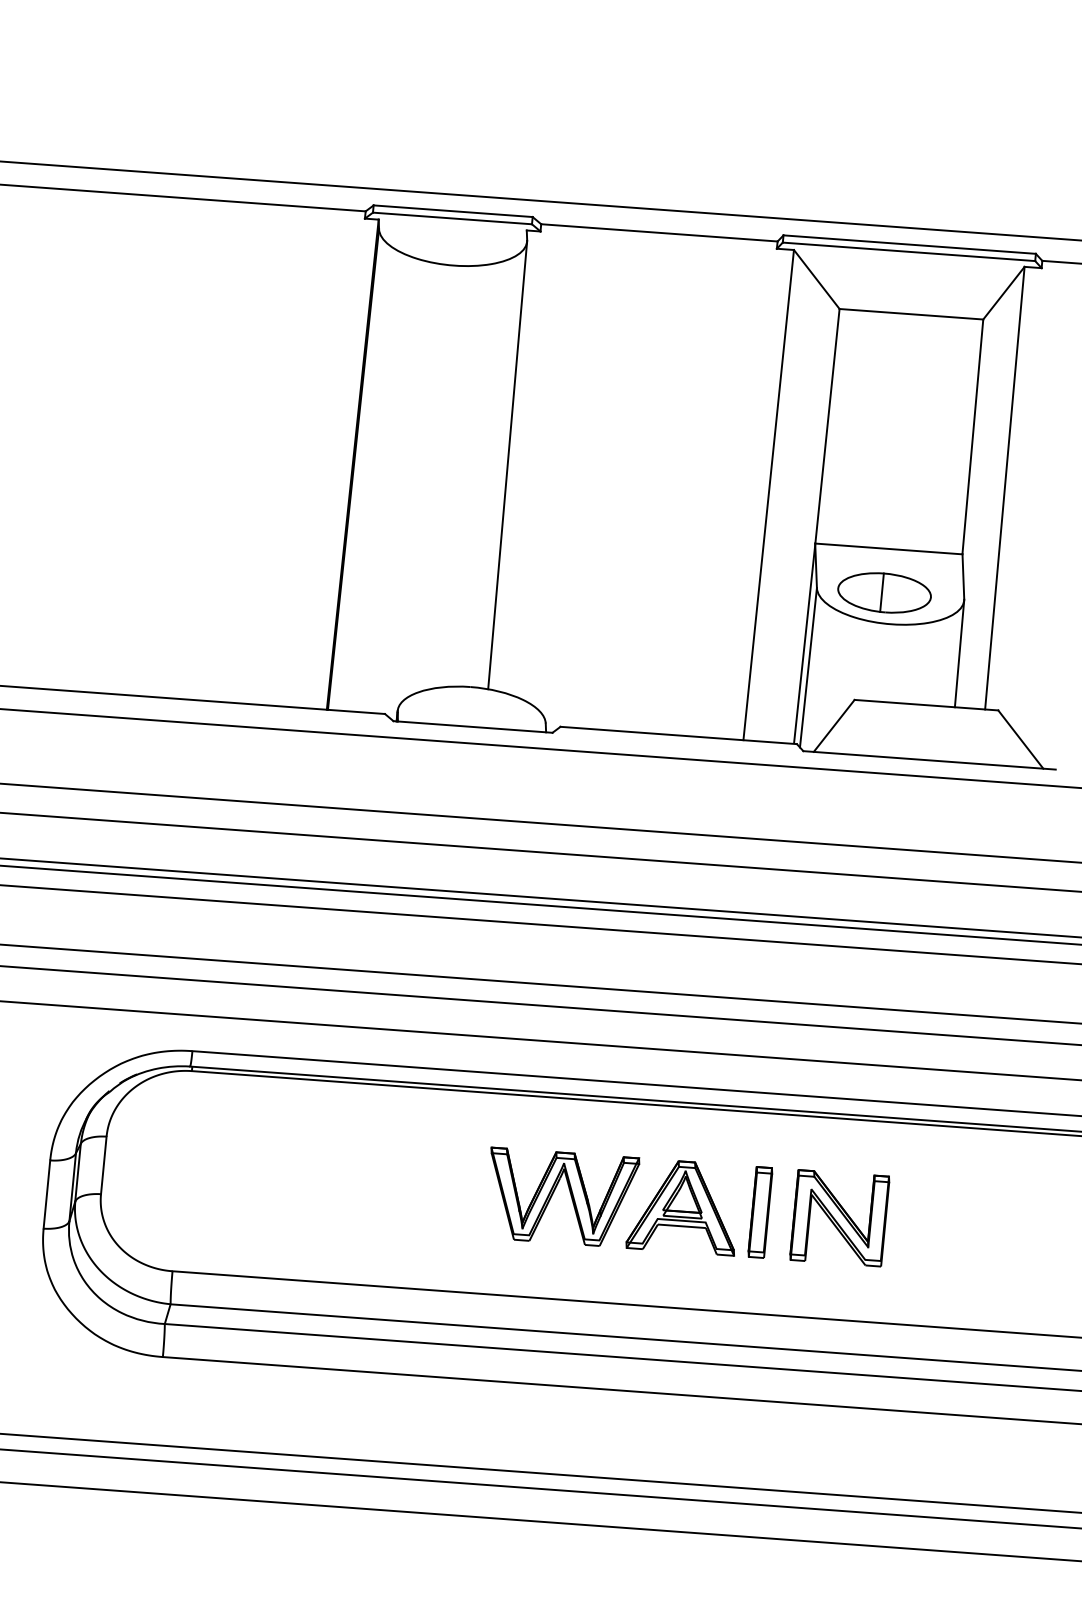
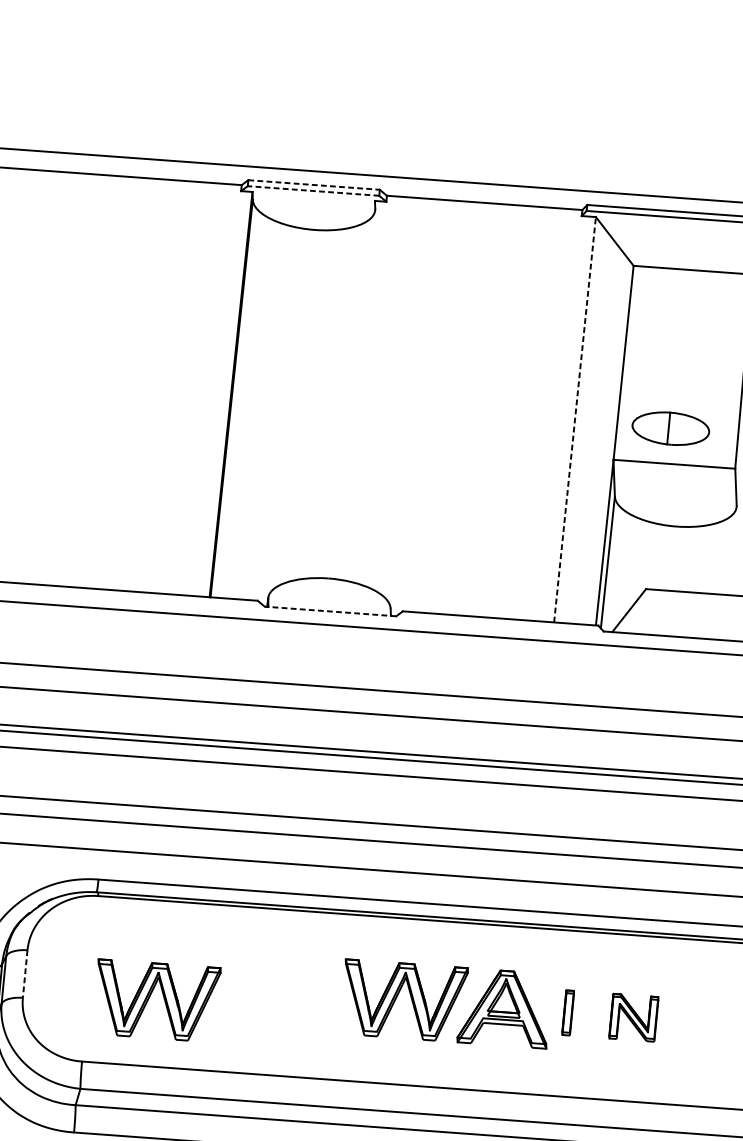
line: (453, 211) -> (314, 185), solid -> dashed
line: (452, 218) -> (313, 191), solid -> dashed
line: (507, 465) -> (359, 395), removed
line: (768, 494) -> (574, 419), solid -> dashed
part: (884, 592) -> (670, 428), moved
line: (959, 653) -> (732, 550), removed
line: (473, 726) -> (330, 611), solid -> dashed
line: (103, 1165) -> (24, 974), solid -> dashed
part: (266, 1196) -> (159, 999), added
part: (760, 1212) -> (568, 1012), size x0.6
part: (839, 1218) -> (633, 1017), size x0.6

